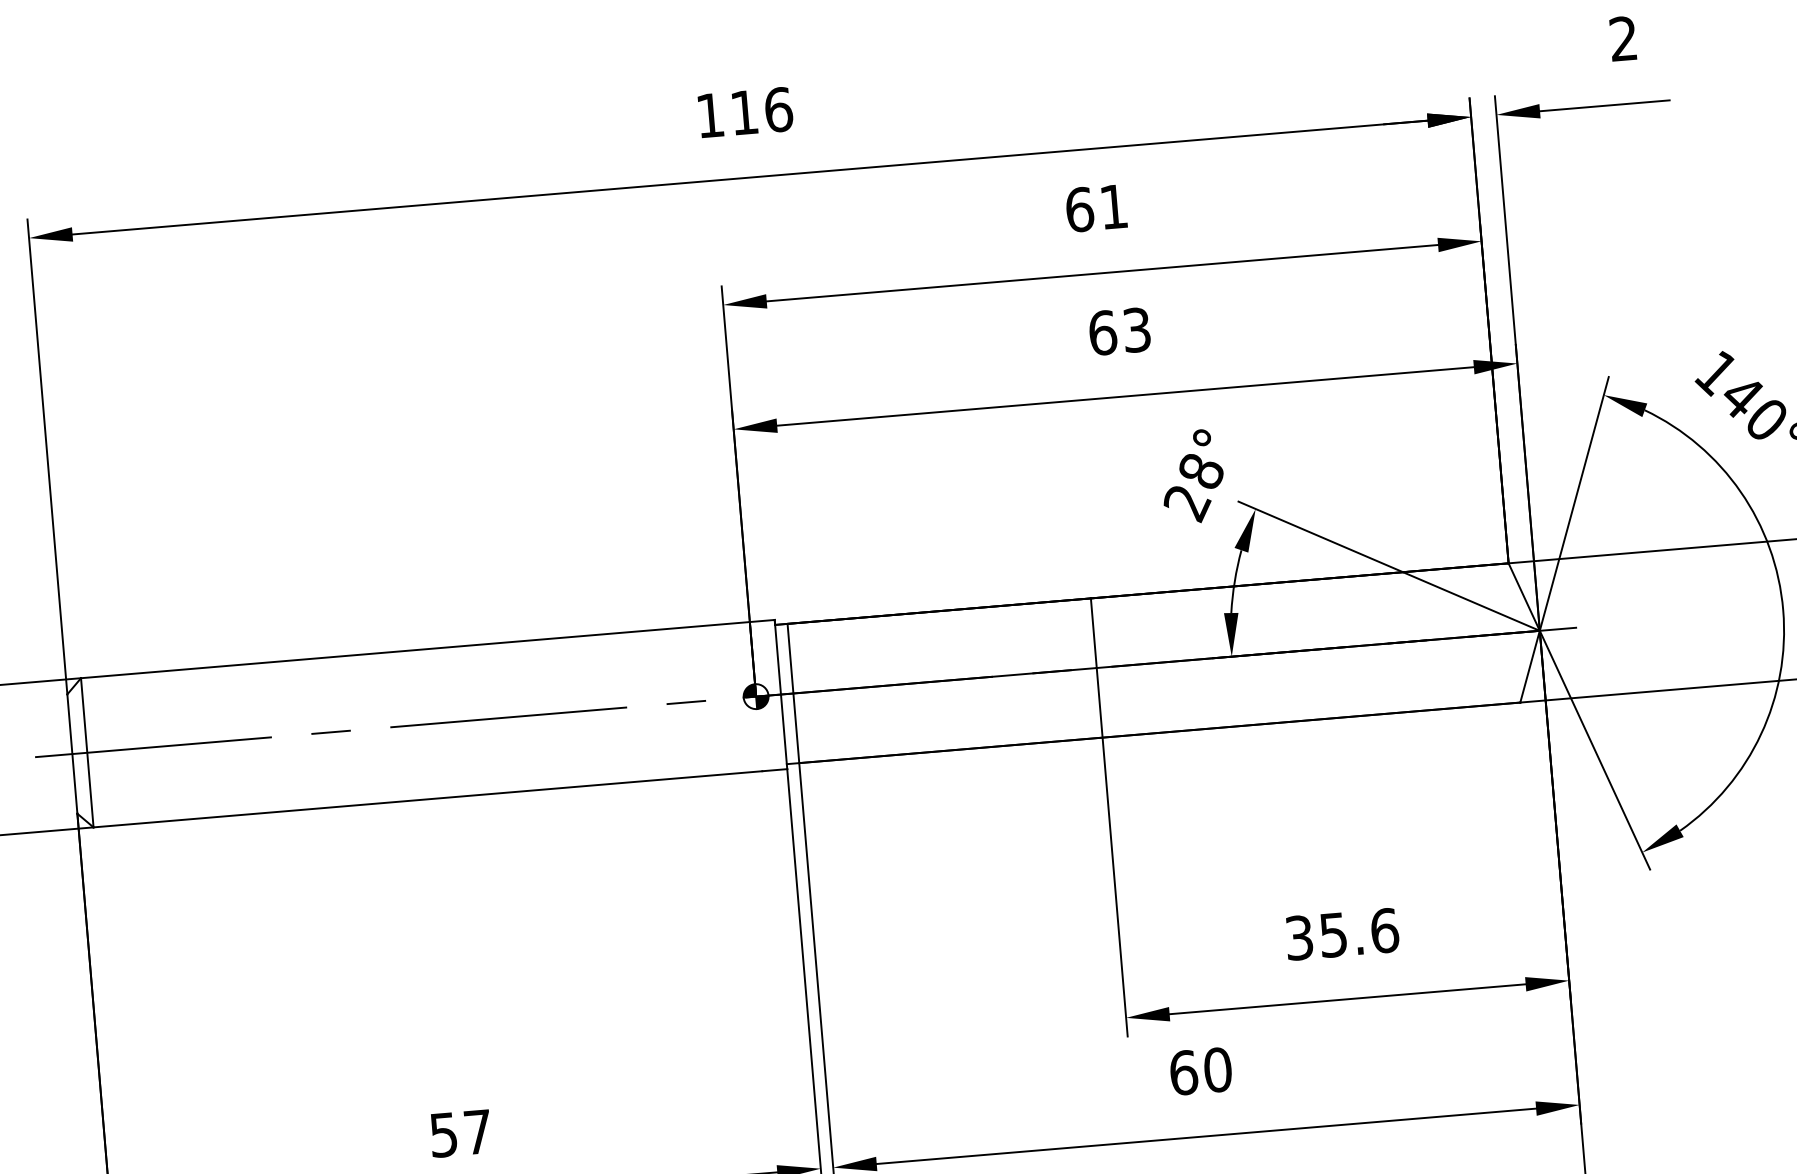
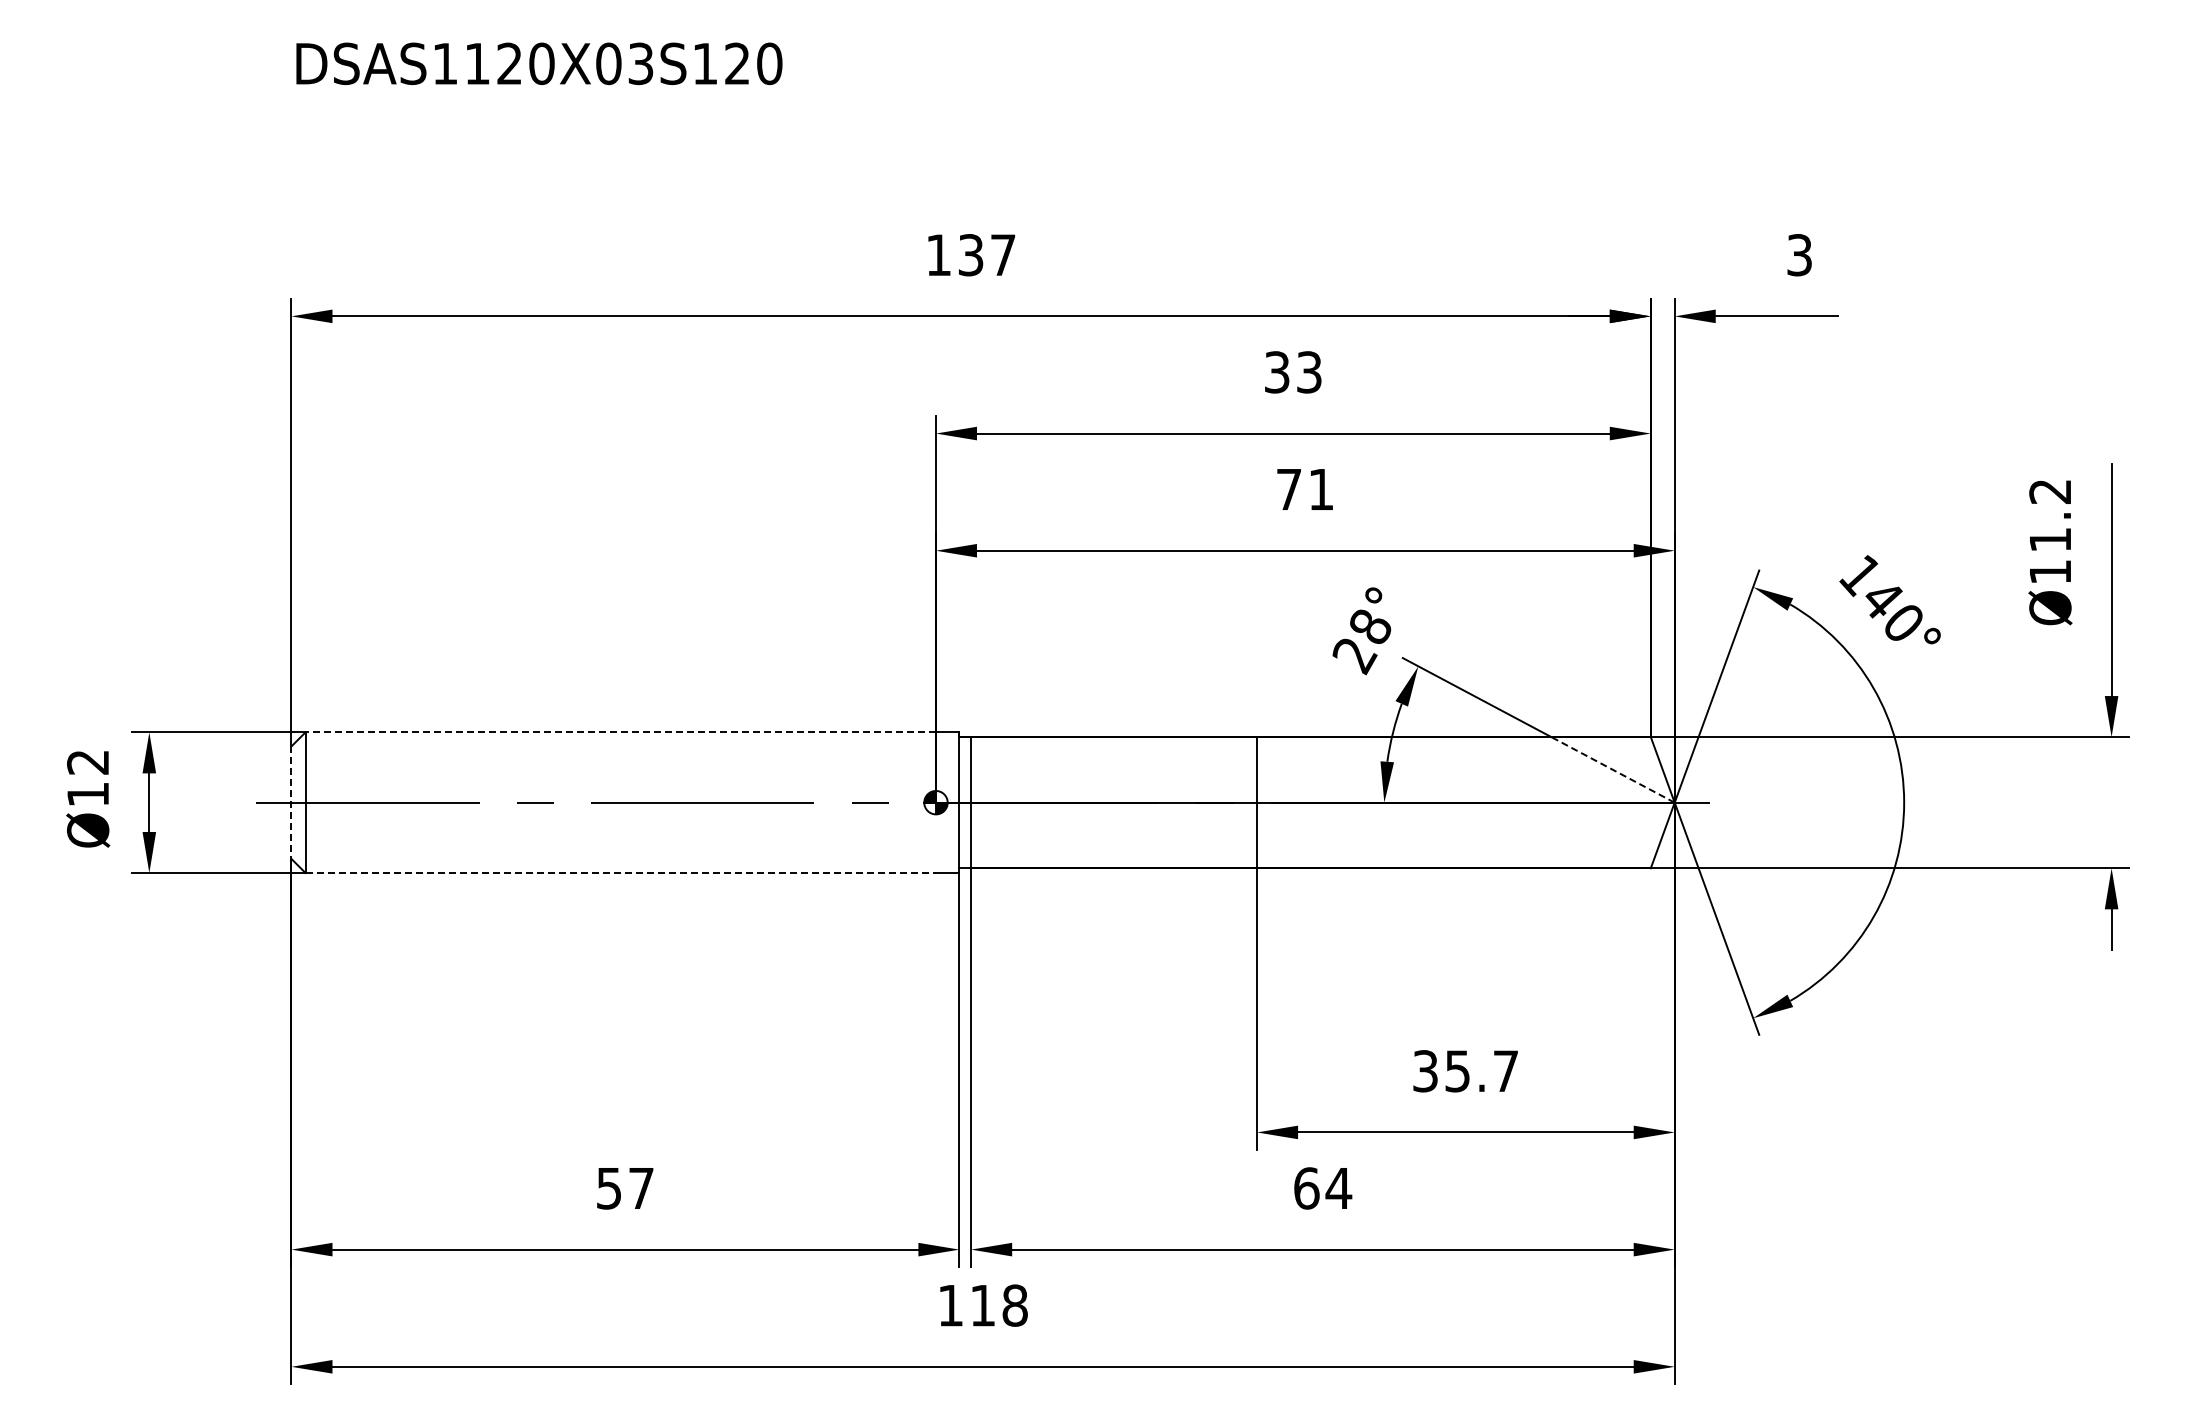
text: (1623, 39) -> (1799, 255), 2 -> 3
text: (762, 111) -> (987, 255), 116 -> 137
text: (1096, 208) -> (1292, 372), 61 -> 33
text: (1119, 331) -> (1304, 489), 63 -> 71
line: (1470, 601) -> (1612, 769), solid -> dashed
line: (415, 650) -> (620, 732), solid -> dashed
line: (72, 754) -> (291, 803), solid -> dashed
line: (428, 799) -> (621, 873), solid -> dashed
text: (1384, 931) -> (1505, 1071), 35.6 -> 35.7
text: (1217, 1070) -> (1338, 1188), 60 -> 64

